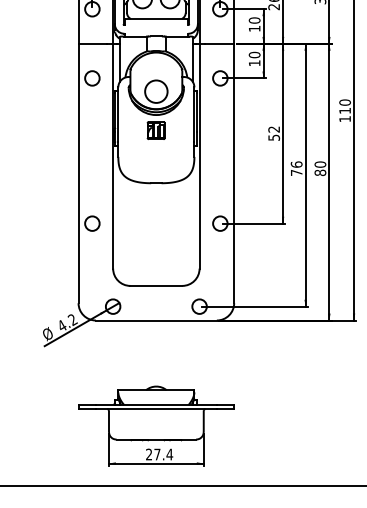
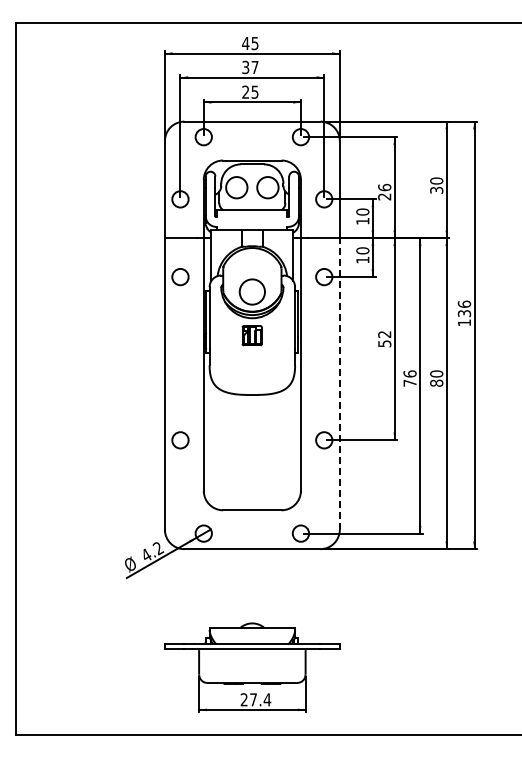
text: (345, 106) -> (464, 308), 110 -> 136
line: (233, 173) -> (339, 383), solid -> dashed

